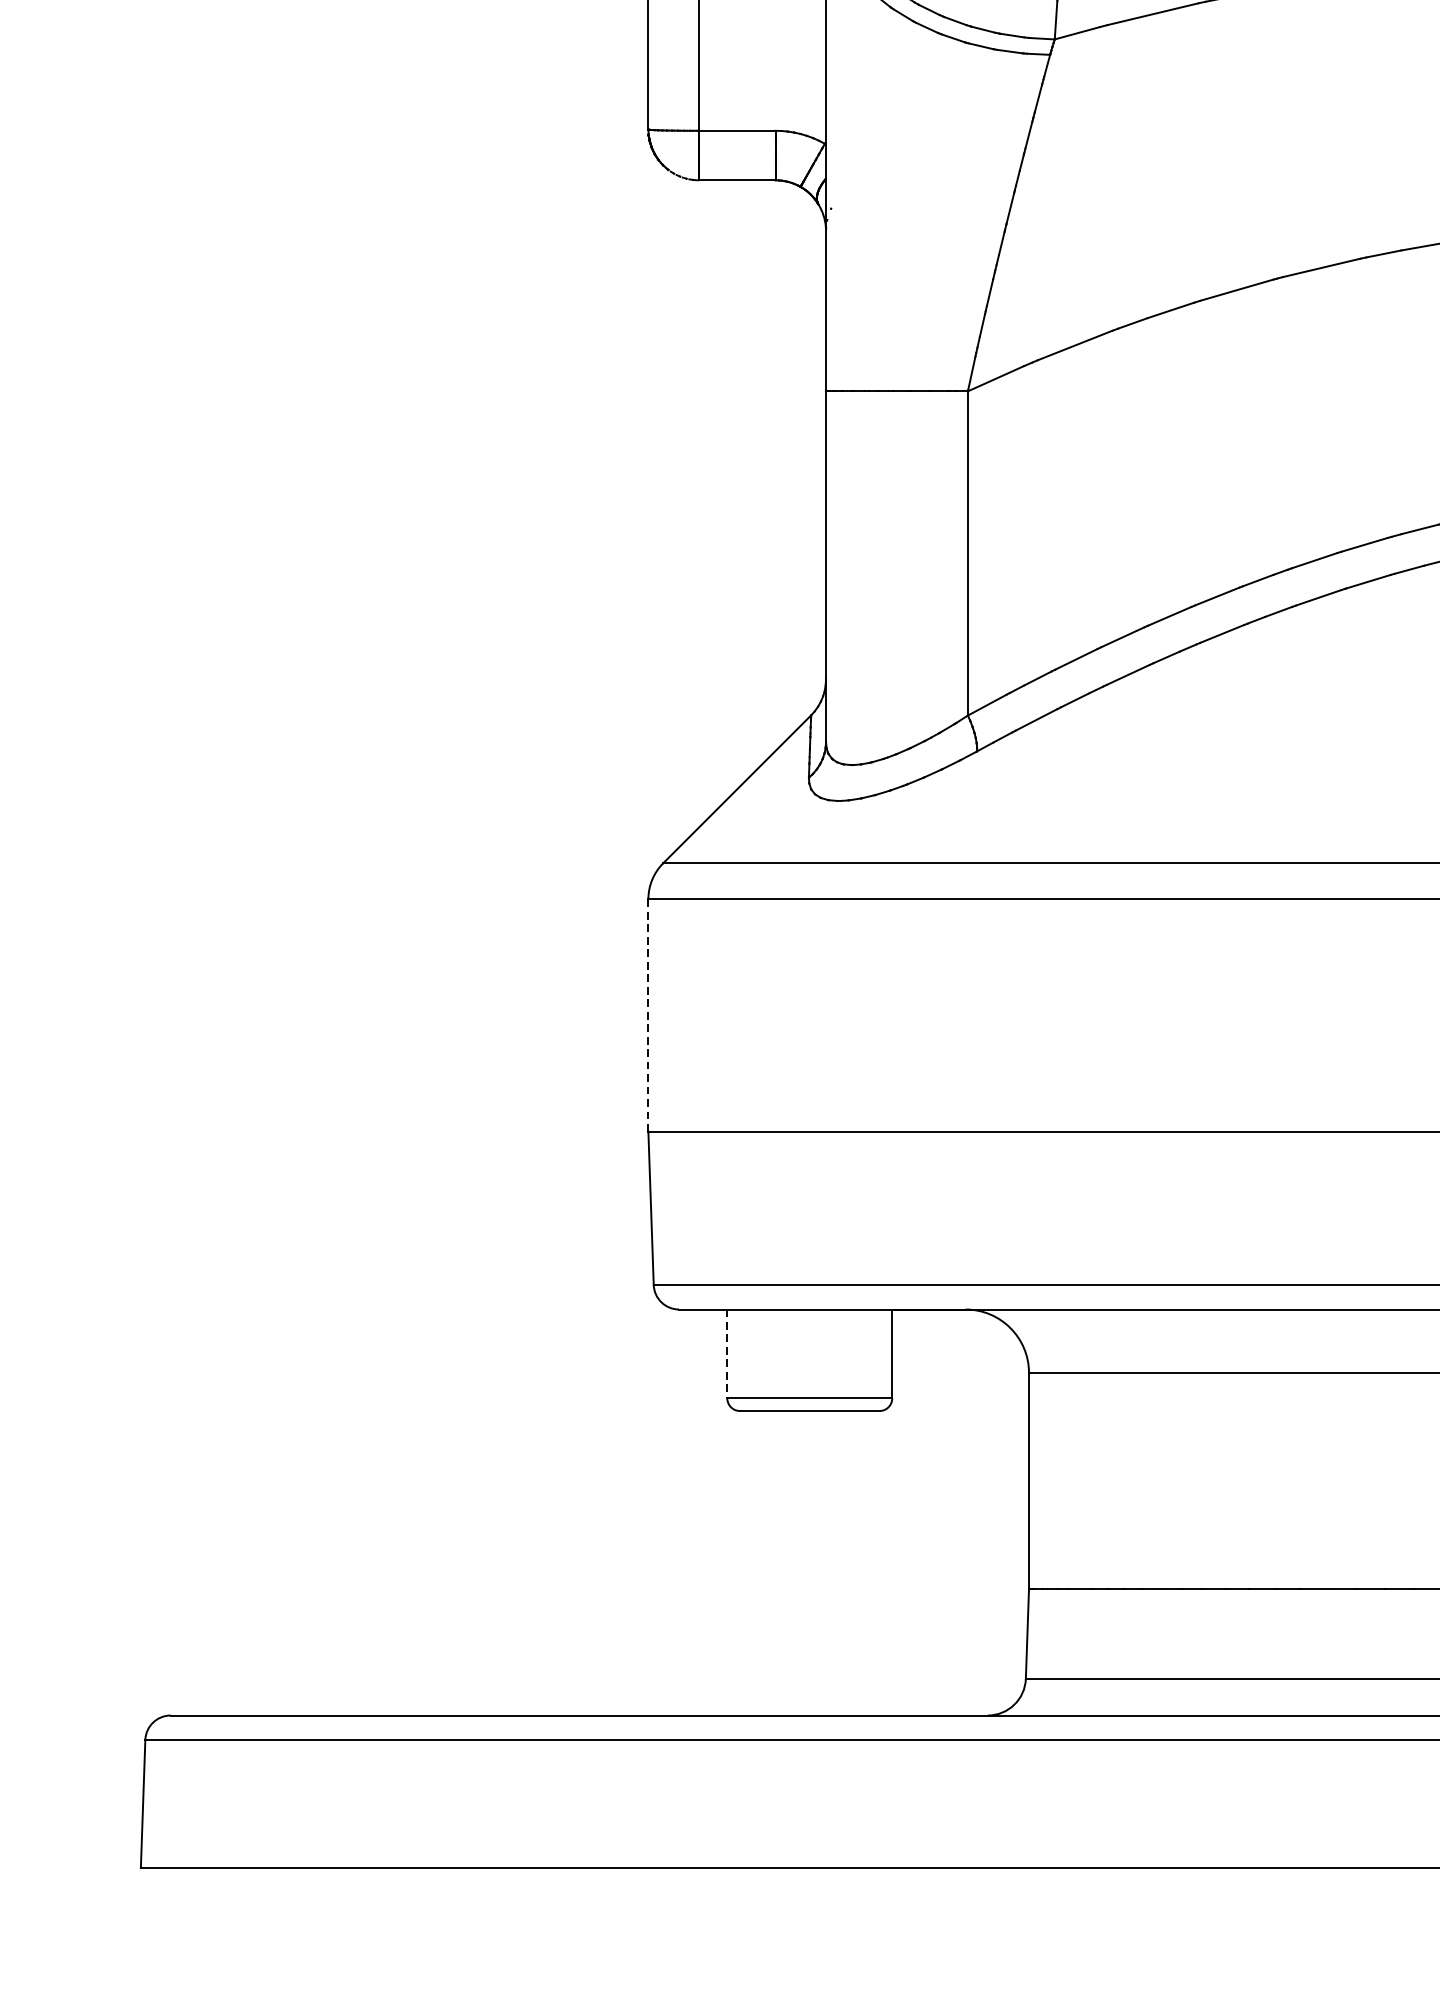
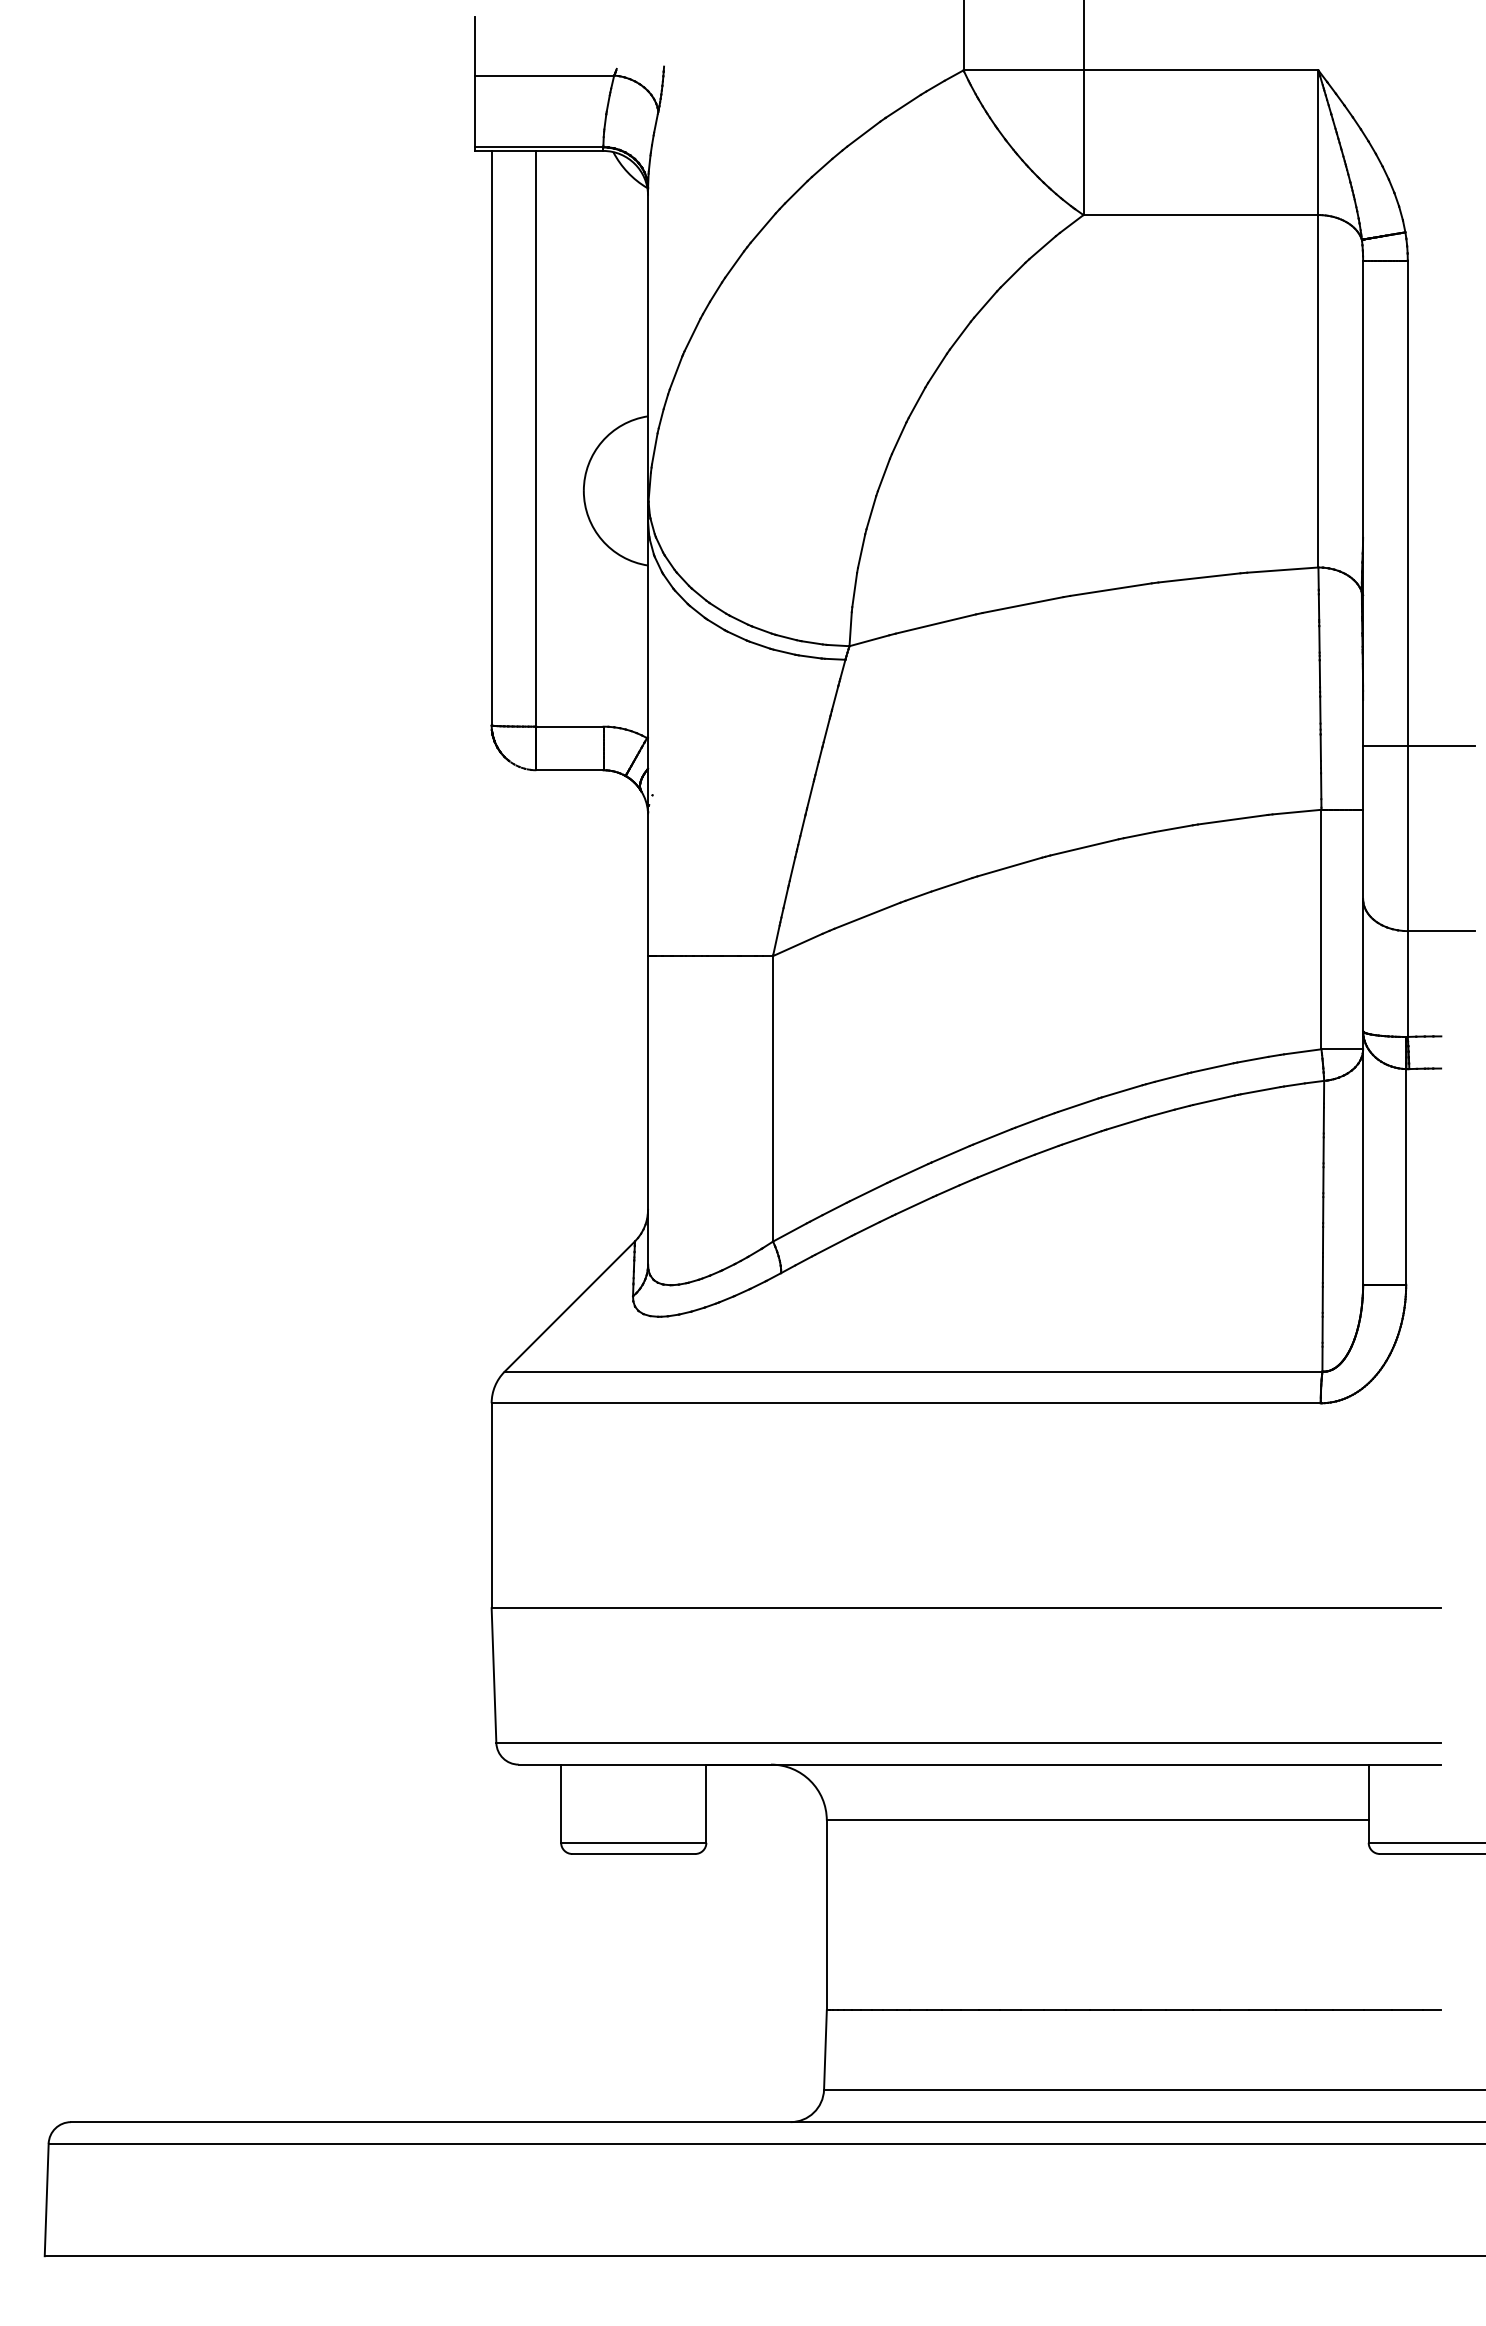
line: (648, 1016) -> (491, 1506), dashed -> solid
line: (727, 1354) -> (561, 1804), dashed -> solid

